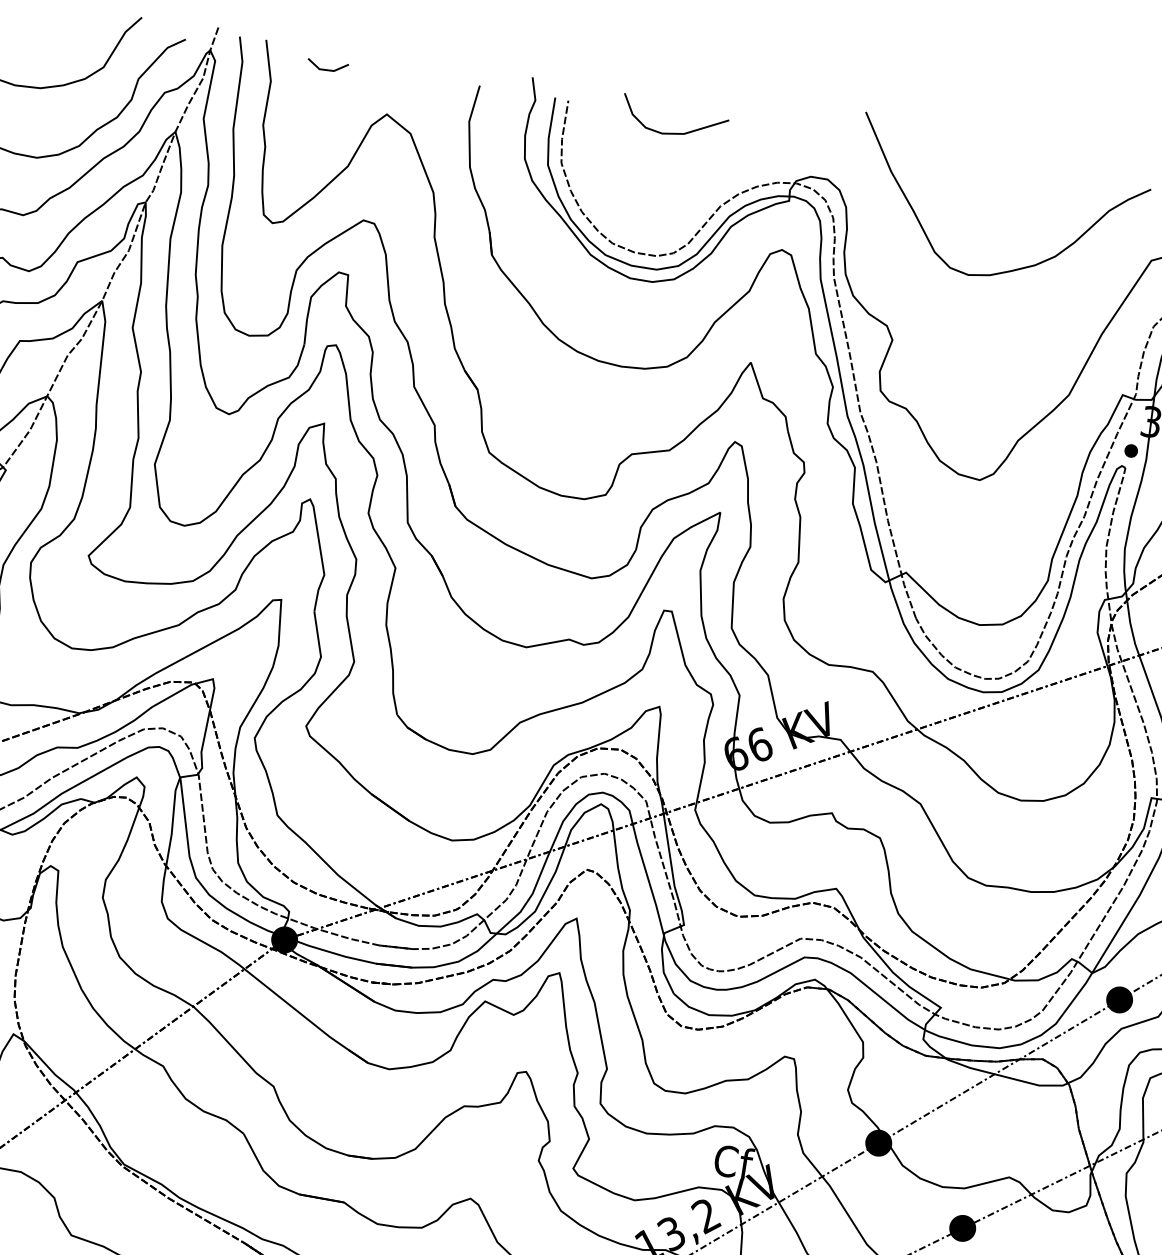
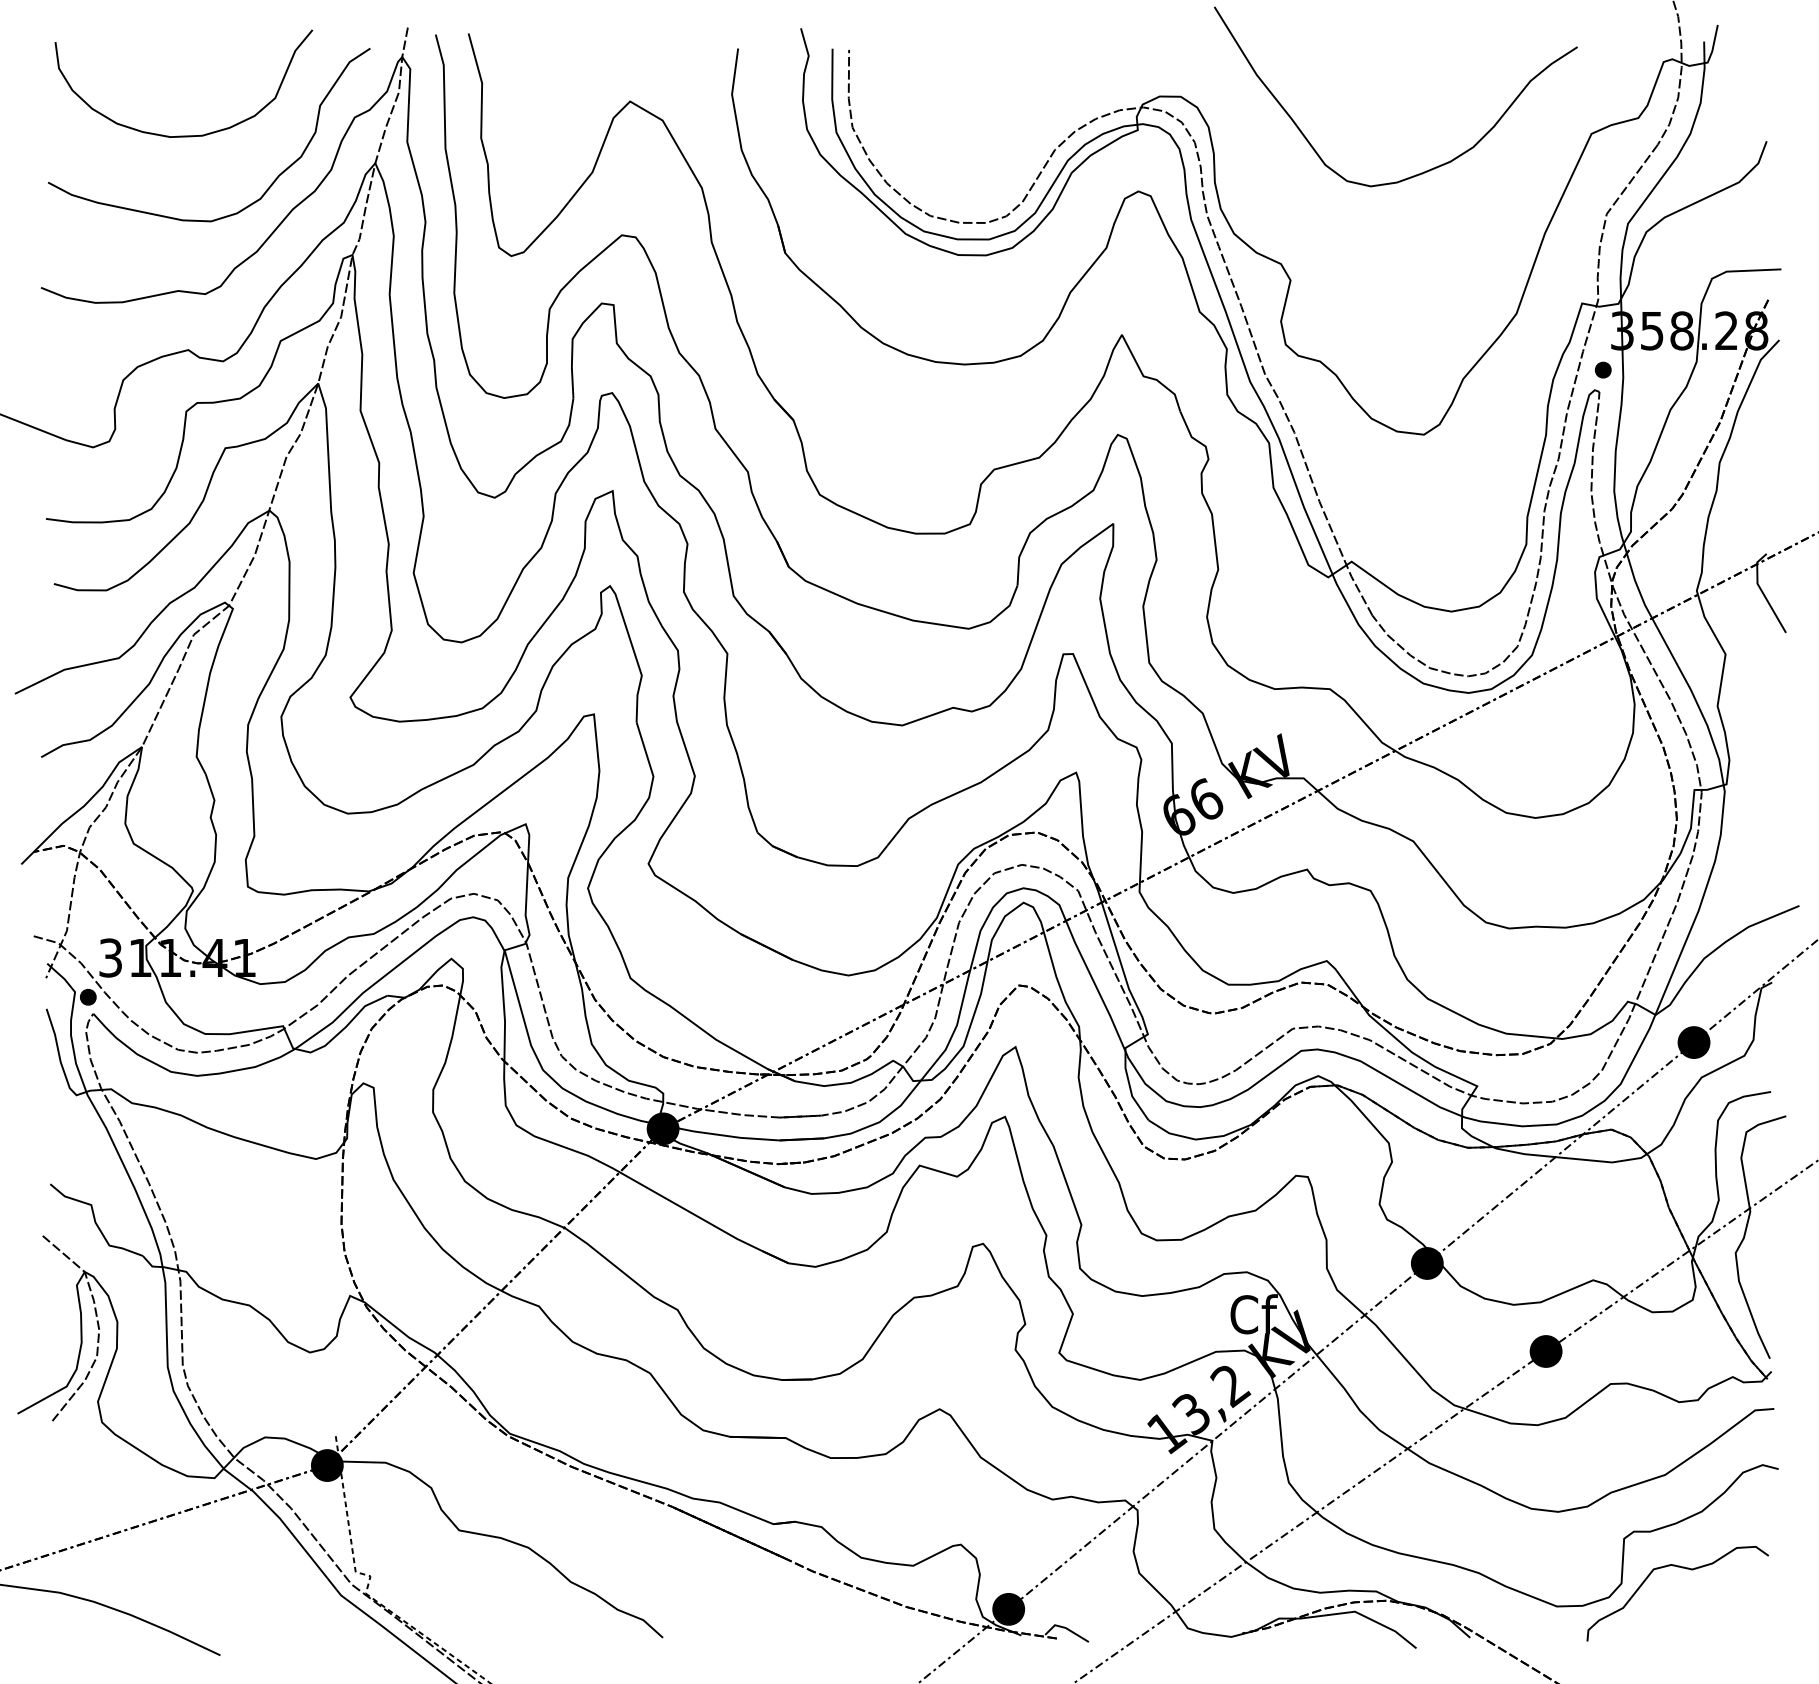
line: (329, 69) -> (551, 57), removed
curve: (676, 132) -> (987, 68), removed

